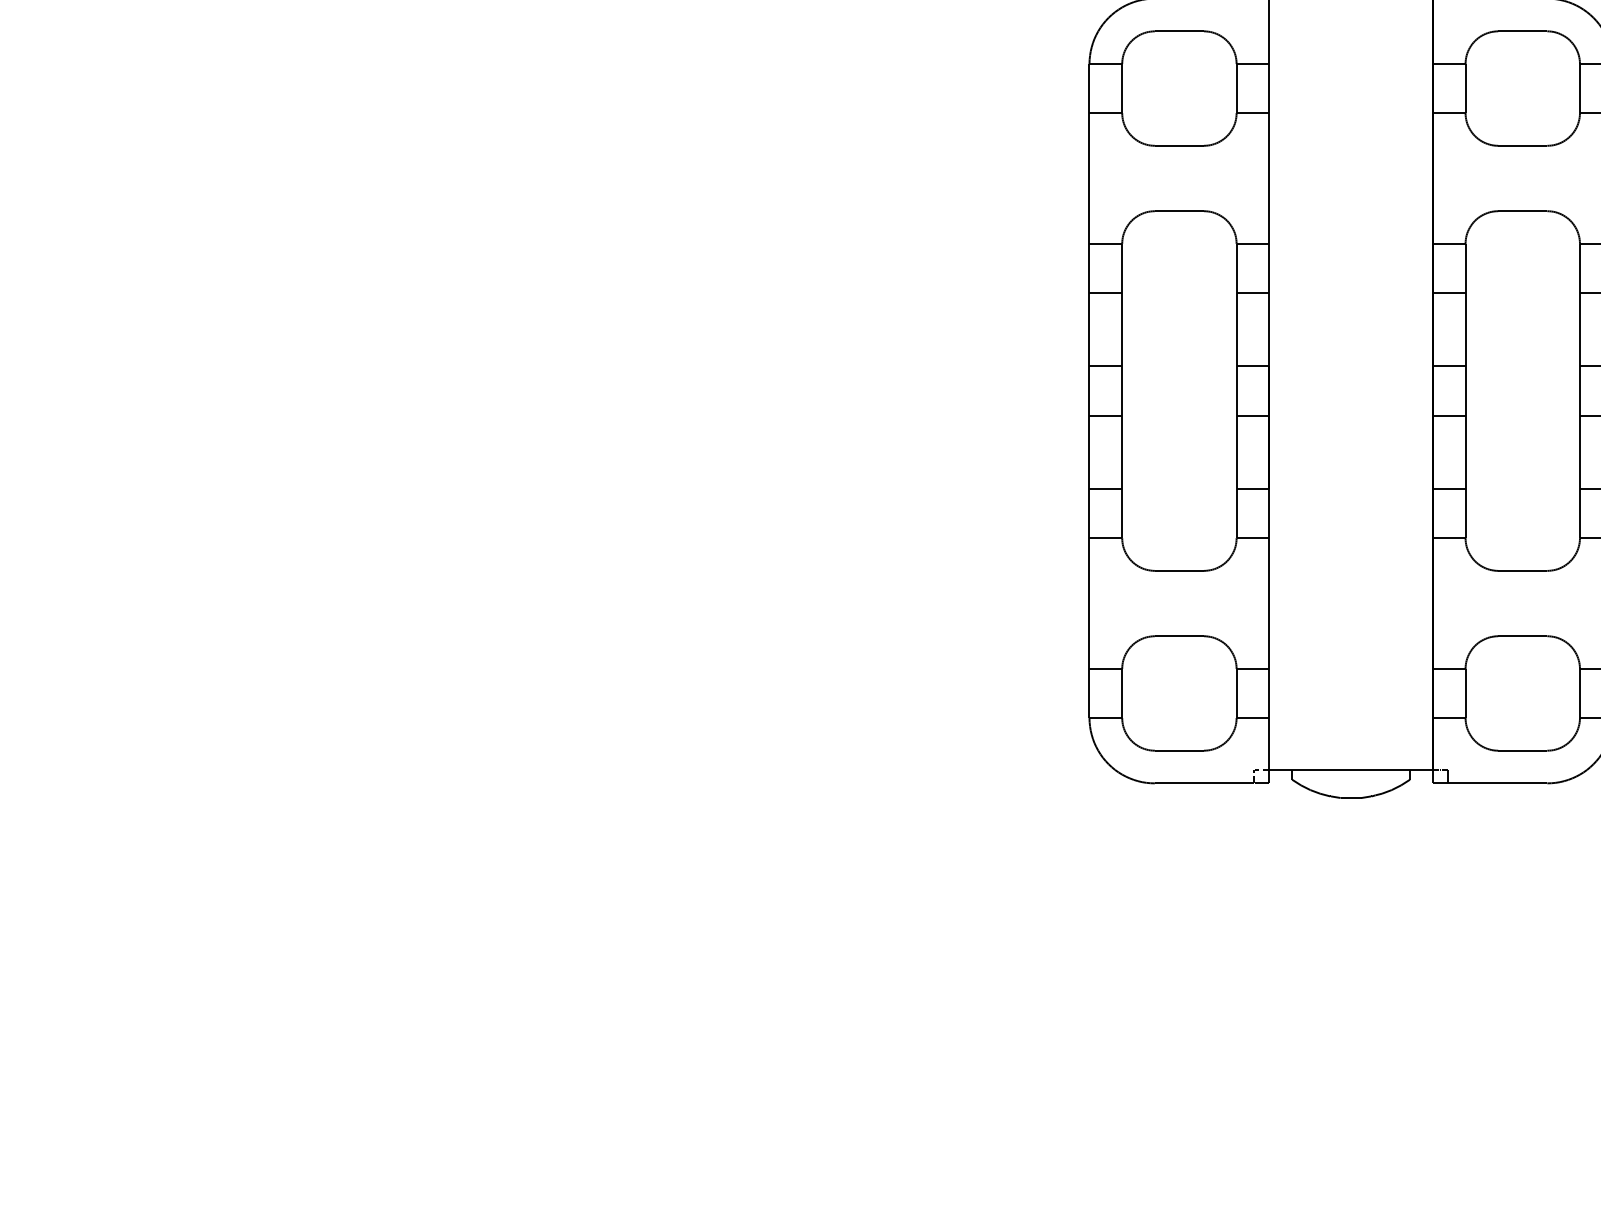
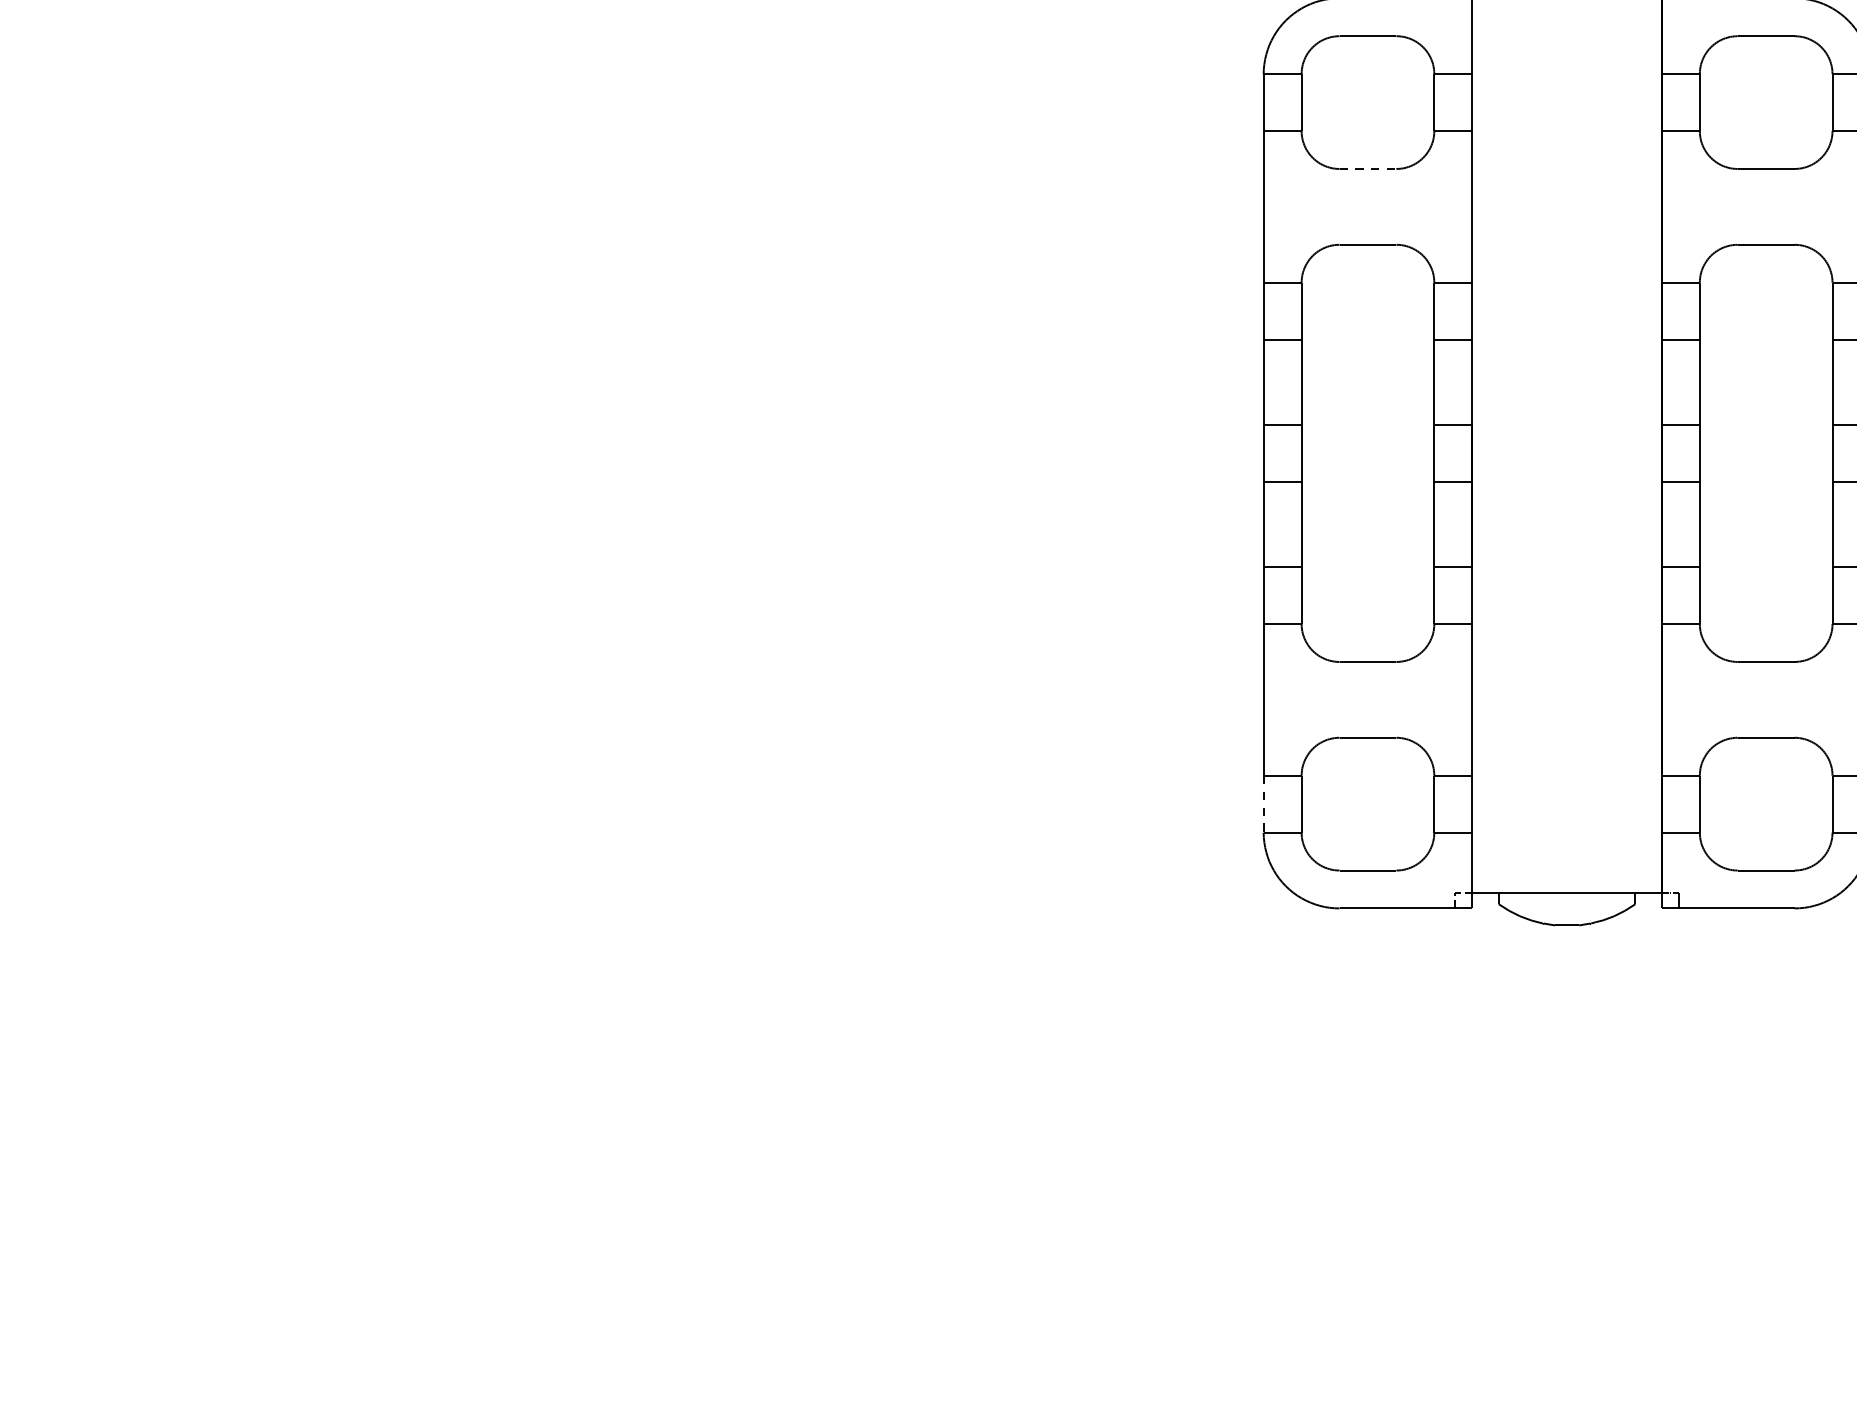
line: (1179, 145) -> (1368, 168), solid -> dashed
line: (1089, 693) -> (1263, 804), solid -> dashed

